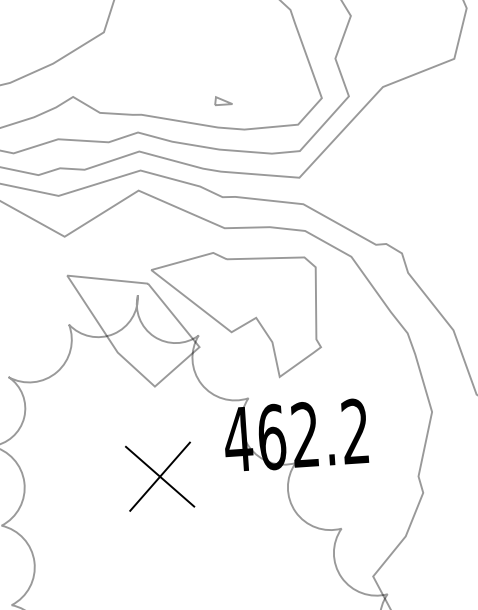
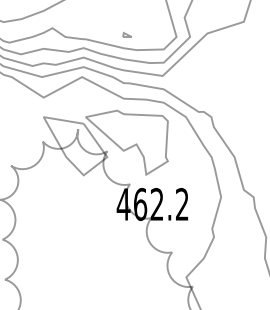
part: (160, 476) -> (83, 220), removed

